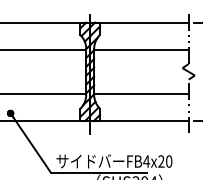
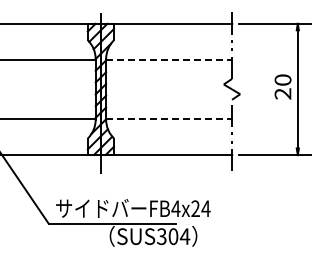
line: (141, 49) -> (169, 59), solid -> dashed
line: (141, 93) -> (169, 118), solid -> dashed
text: (168, 161) -> (205, 208), FB4x20 -> FB4x24

